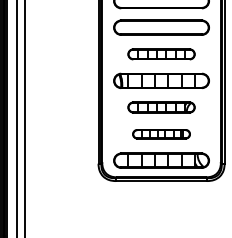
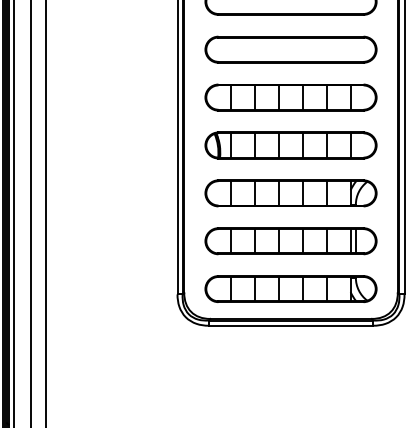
part: (161, 54) -> (290, 97), size x1.43
part: (161, 107) -> (290, 193), size x1.43
part: (161, 134) -> (290, 241), size x1.67

